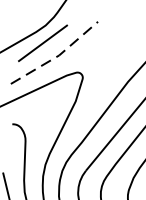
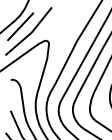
line: (58, 55) -> (31, 32), dashed -> solid

